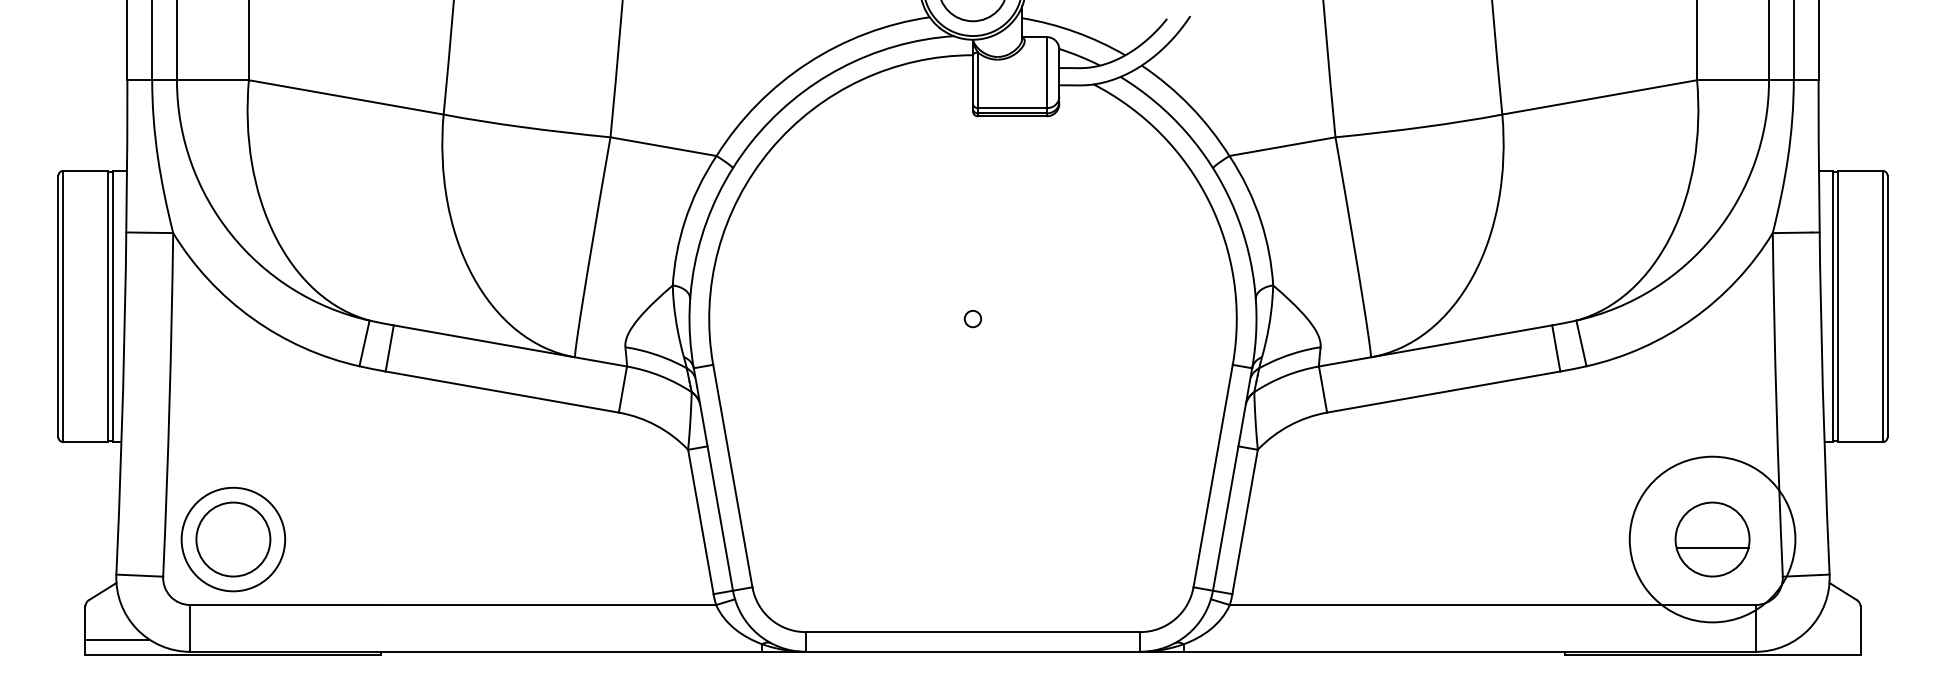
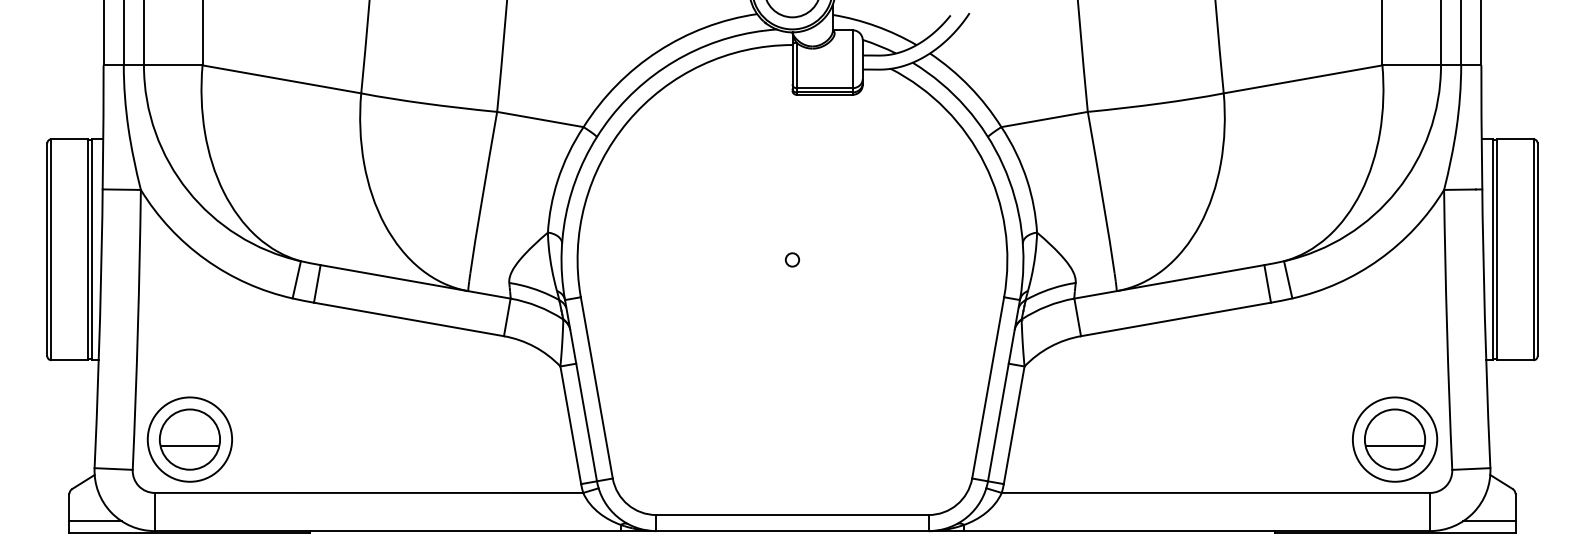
circle: (1712, 539) -> (1394, 439), size x0.62
line: (233, 547) -> (190, 446), added
line: (1827, 639) -> (1488, 521), added

